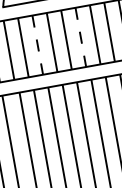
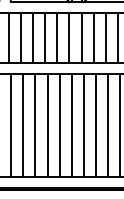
line: (80, 37) -> (69, 38), dashed -> solid
line: (38, 45) -> (33, 38), dashed -> solid

